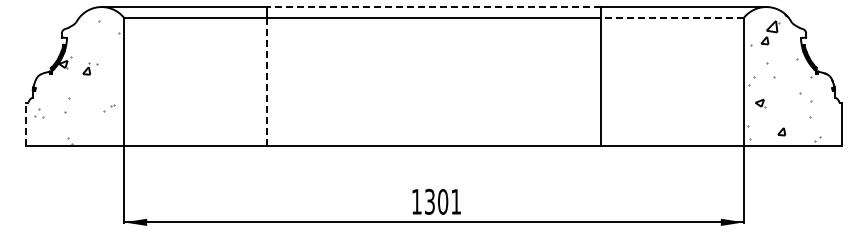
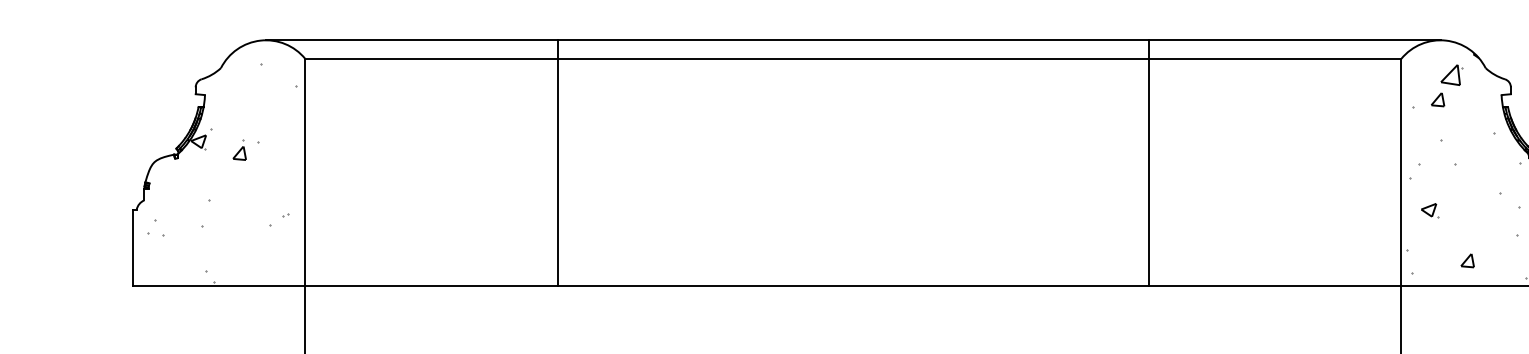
line: (433, 7) -> (852, 41), dashed -> solid
line: (672, 17) -> (1274, 58), dashed -> solid
line: (266, 81) -> (557, 171), dashed -> solid
line: (26, 124) -> (133, 247), dashed -> solid

